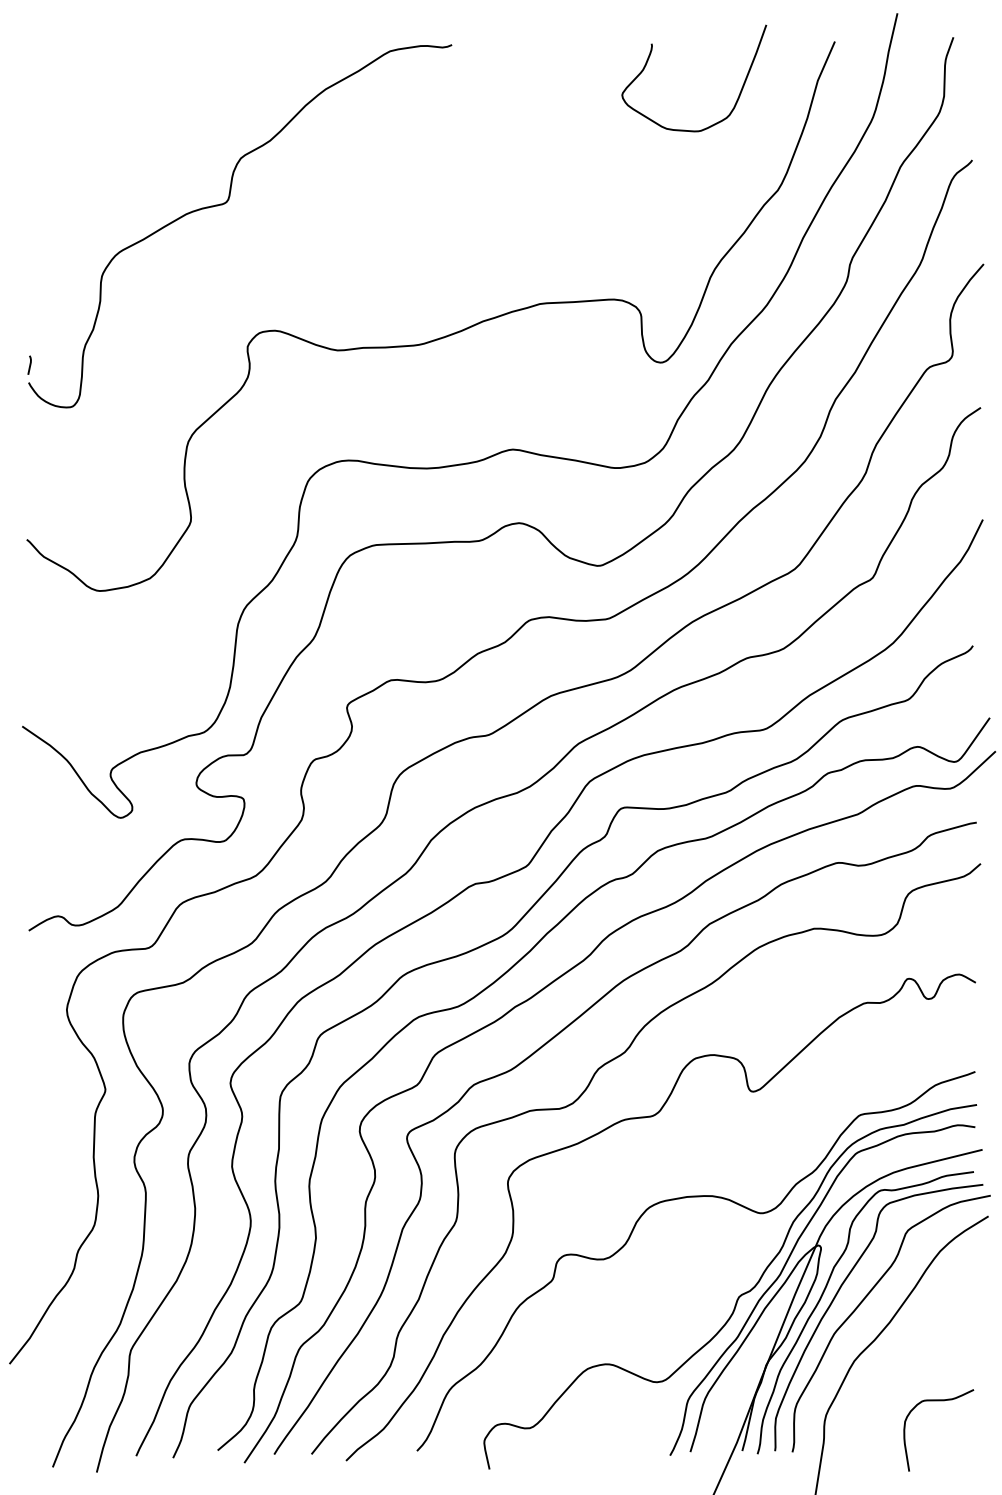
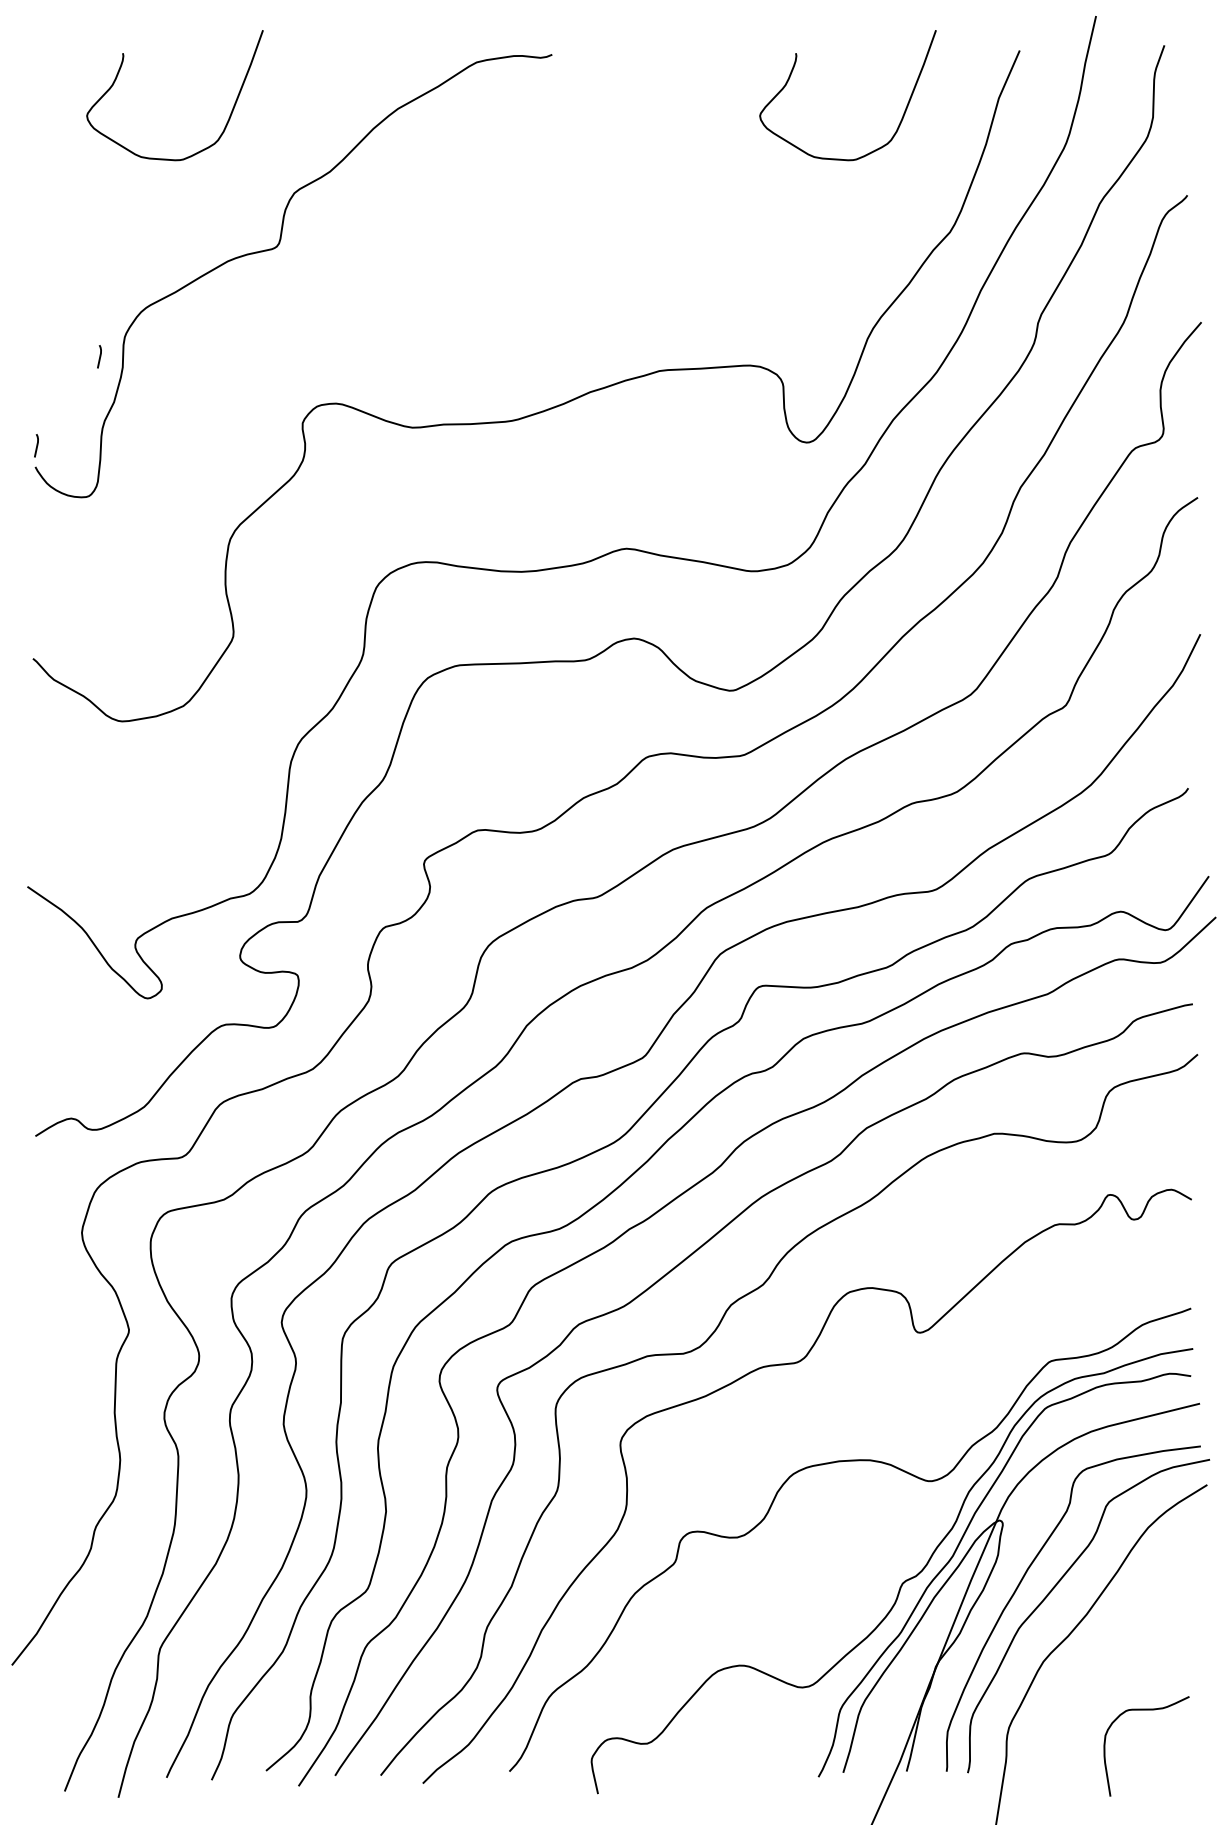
curve: (187, 94) -> (229, 115), added
line: (81, 292) -> (99, 356), added
curve: (824, 1292) -> (1006, 1578), removed

